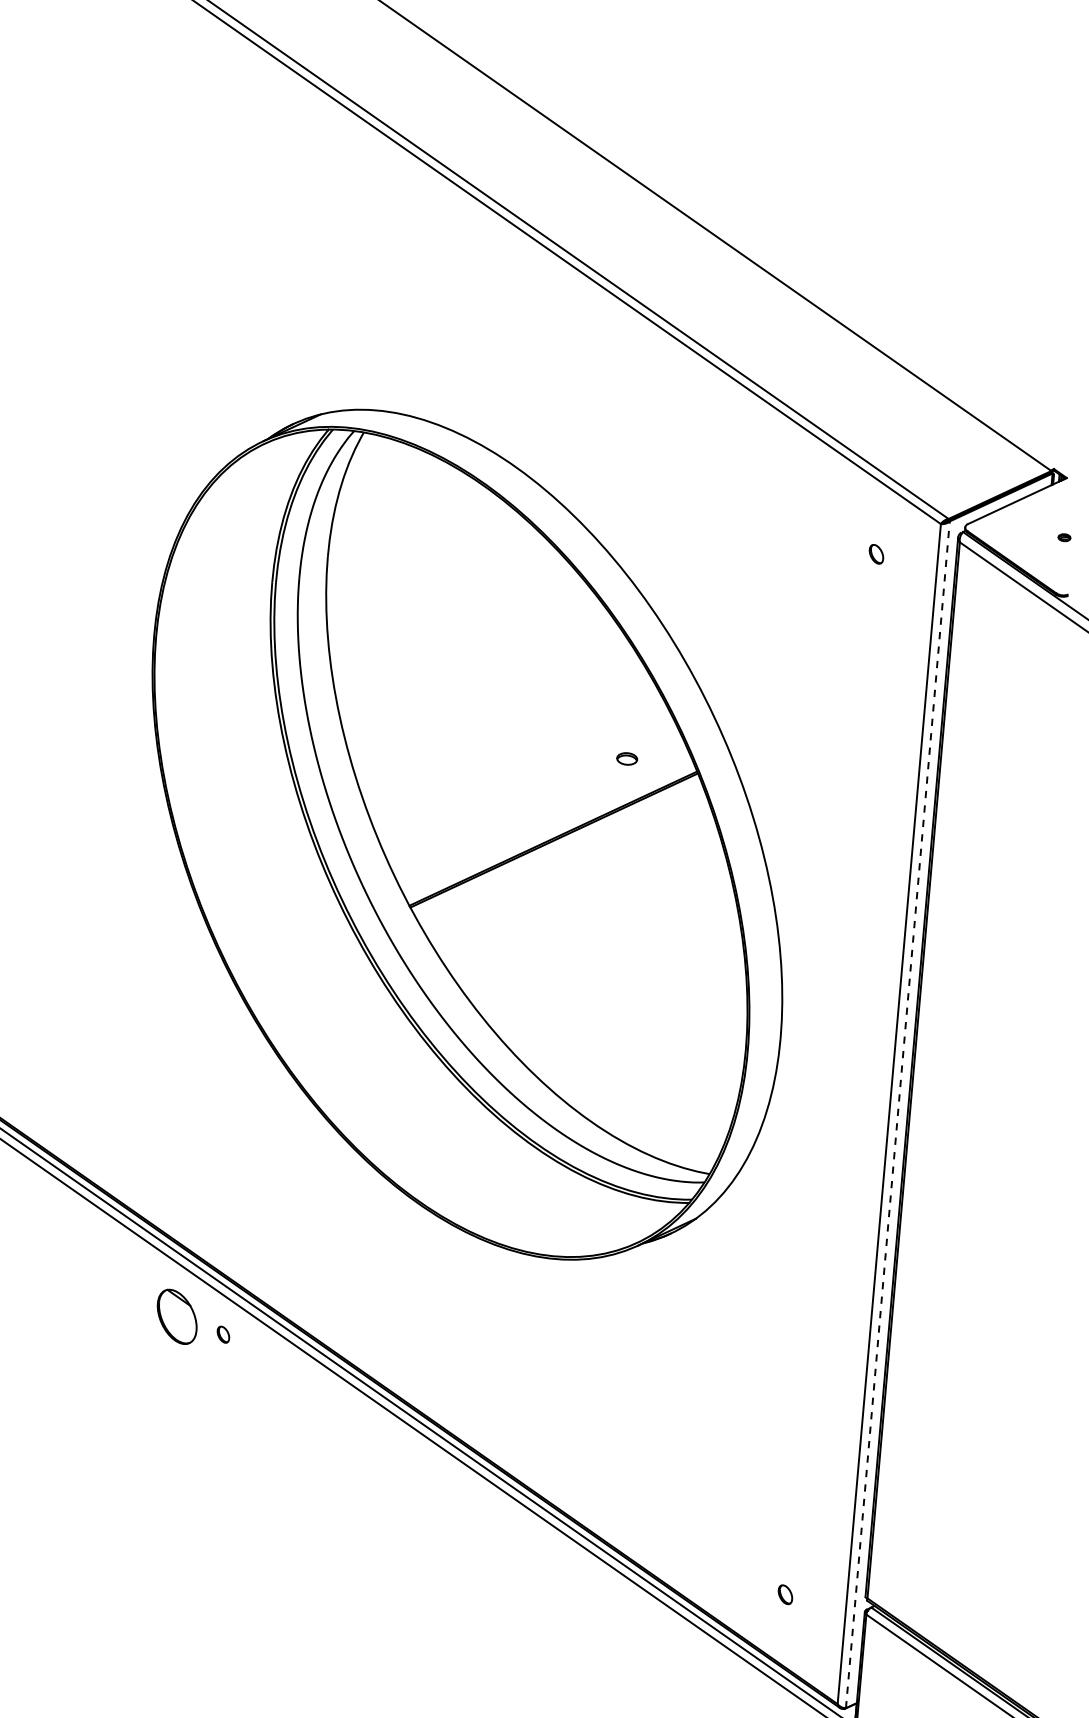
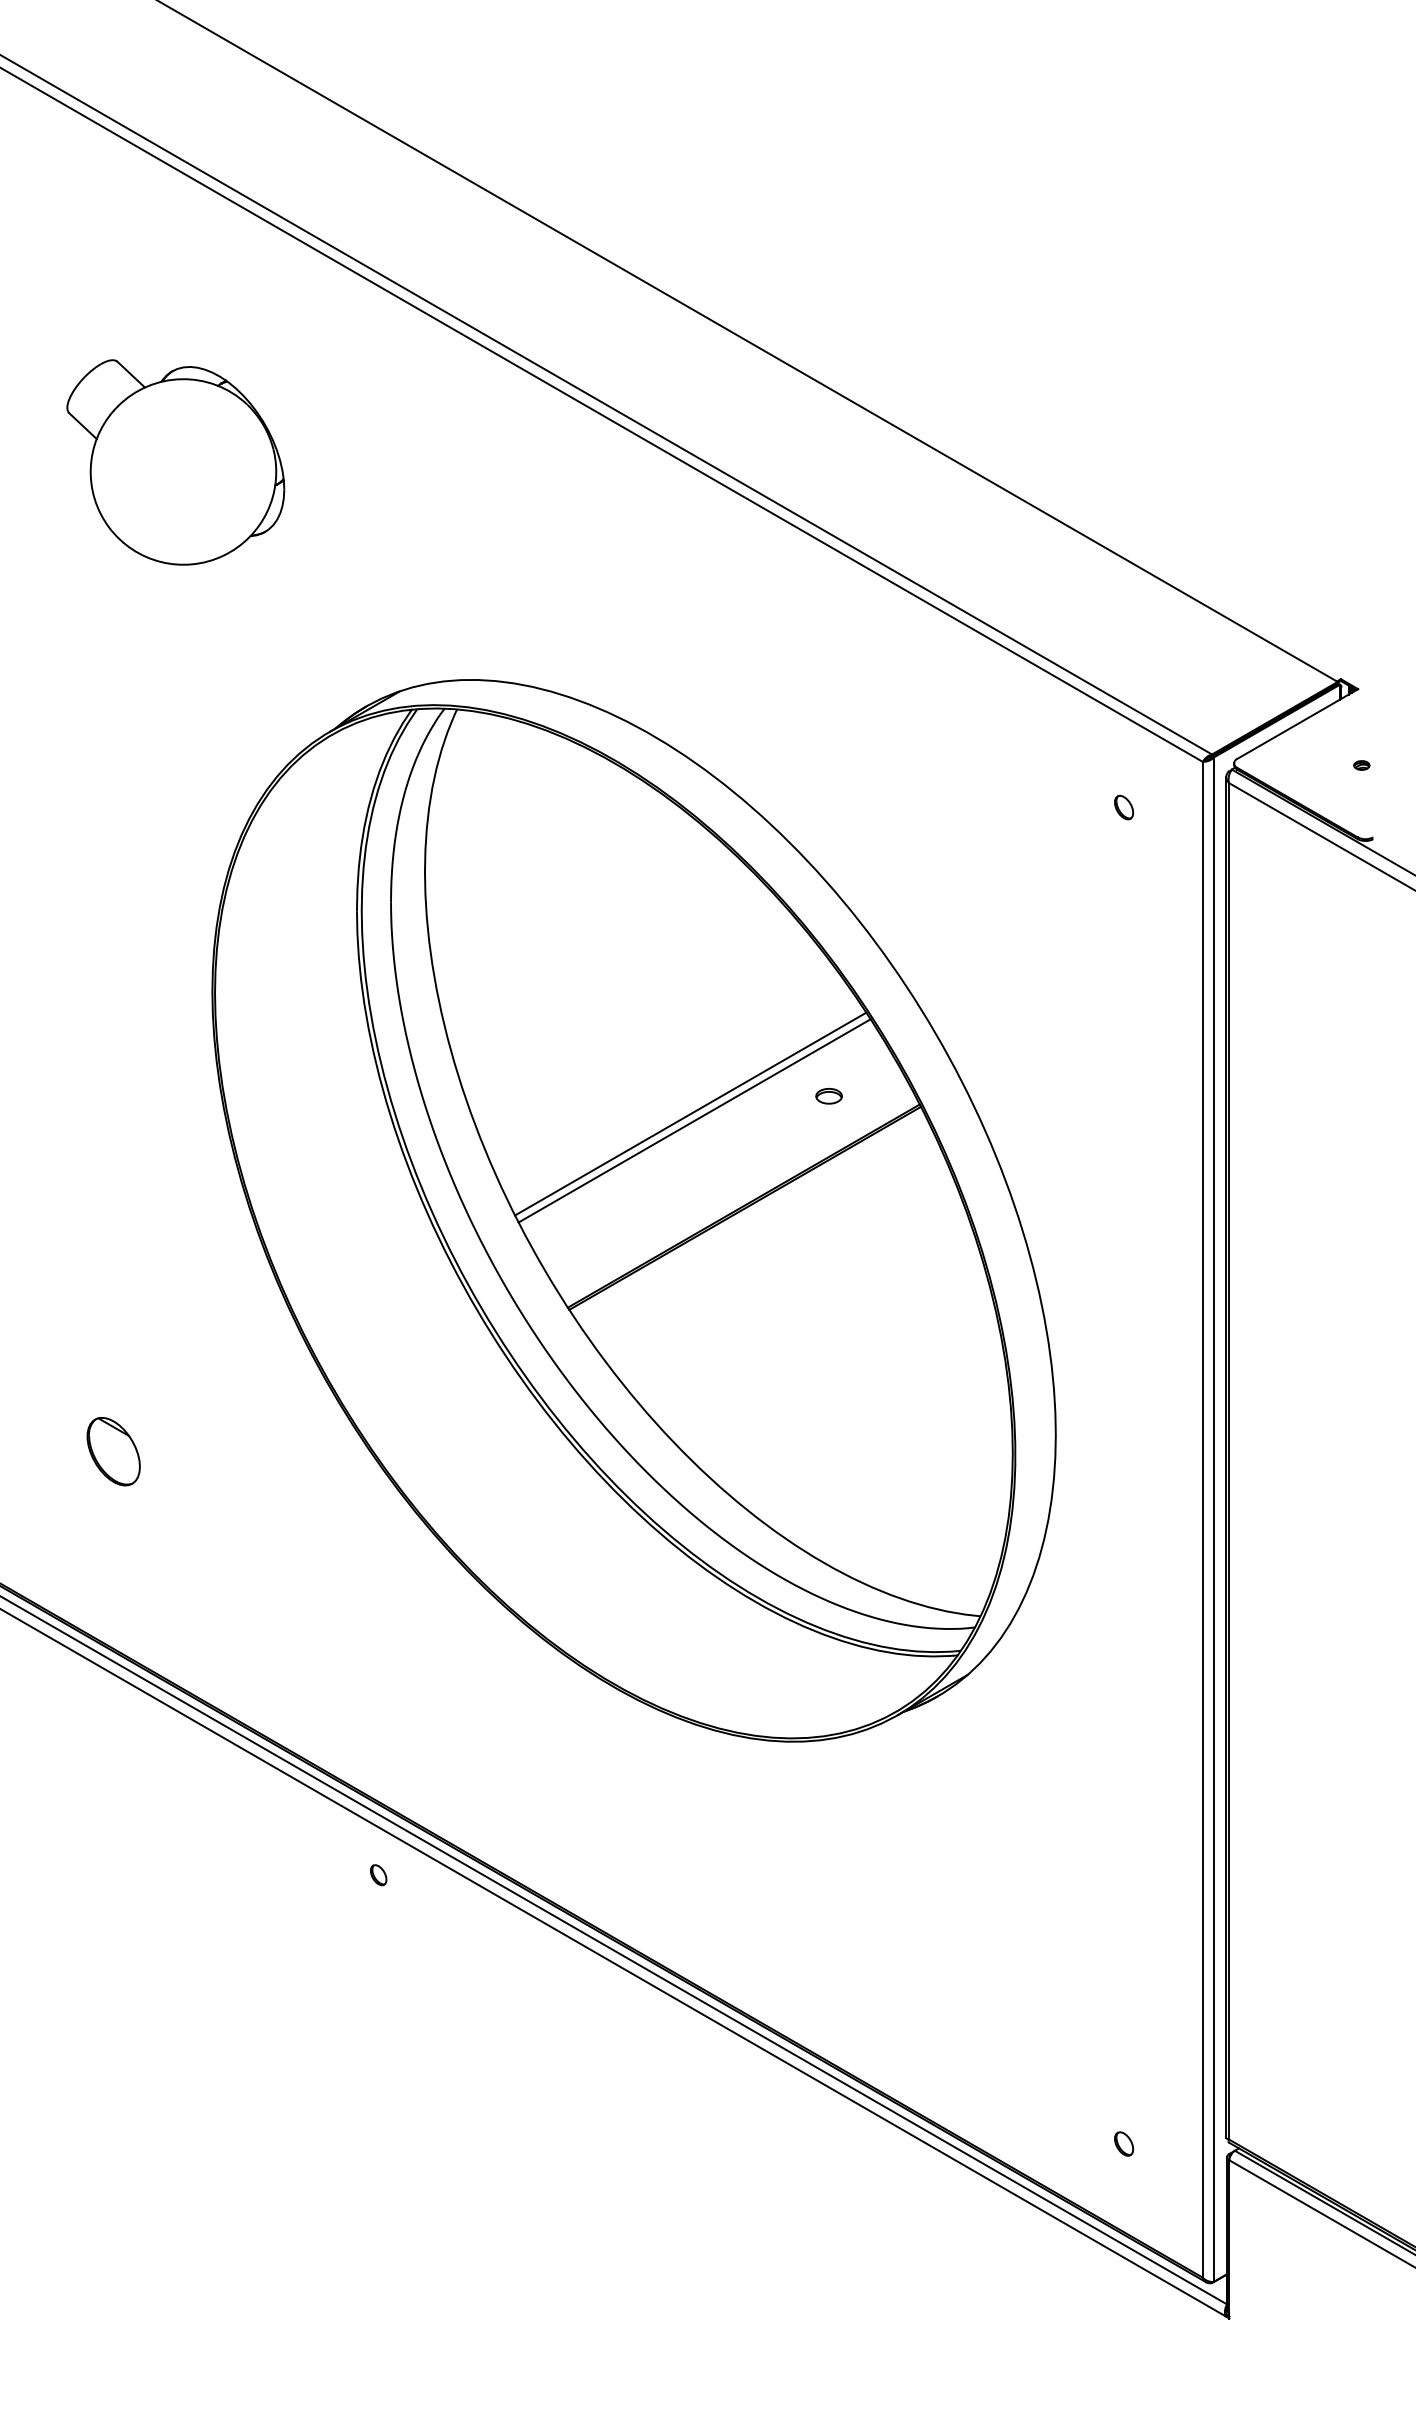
part: (161, 221) -> (175, 462), added
line: (518, 762) -> (690, 1113), added
line: (520, 768) -> (694, 1120), added
line: (897, 1114) -> (1213, 1519), dashed -> solid
part: (177, 1316) -> (113, 1451), moved

